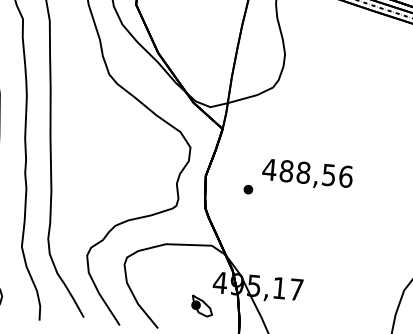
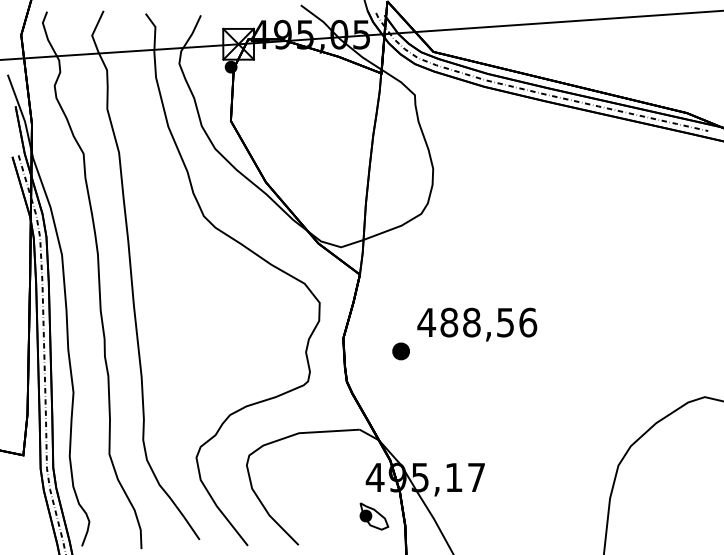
part: (247, 189) -> (400, 351), size x1.4
part: (202, 306) -> (374, 516), moved

